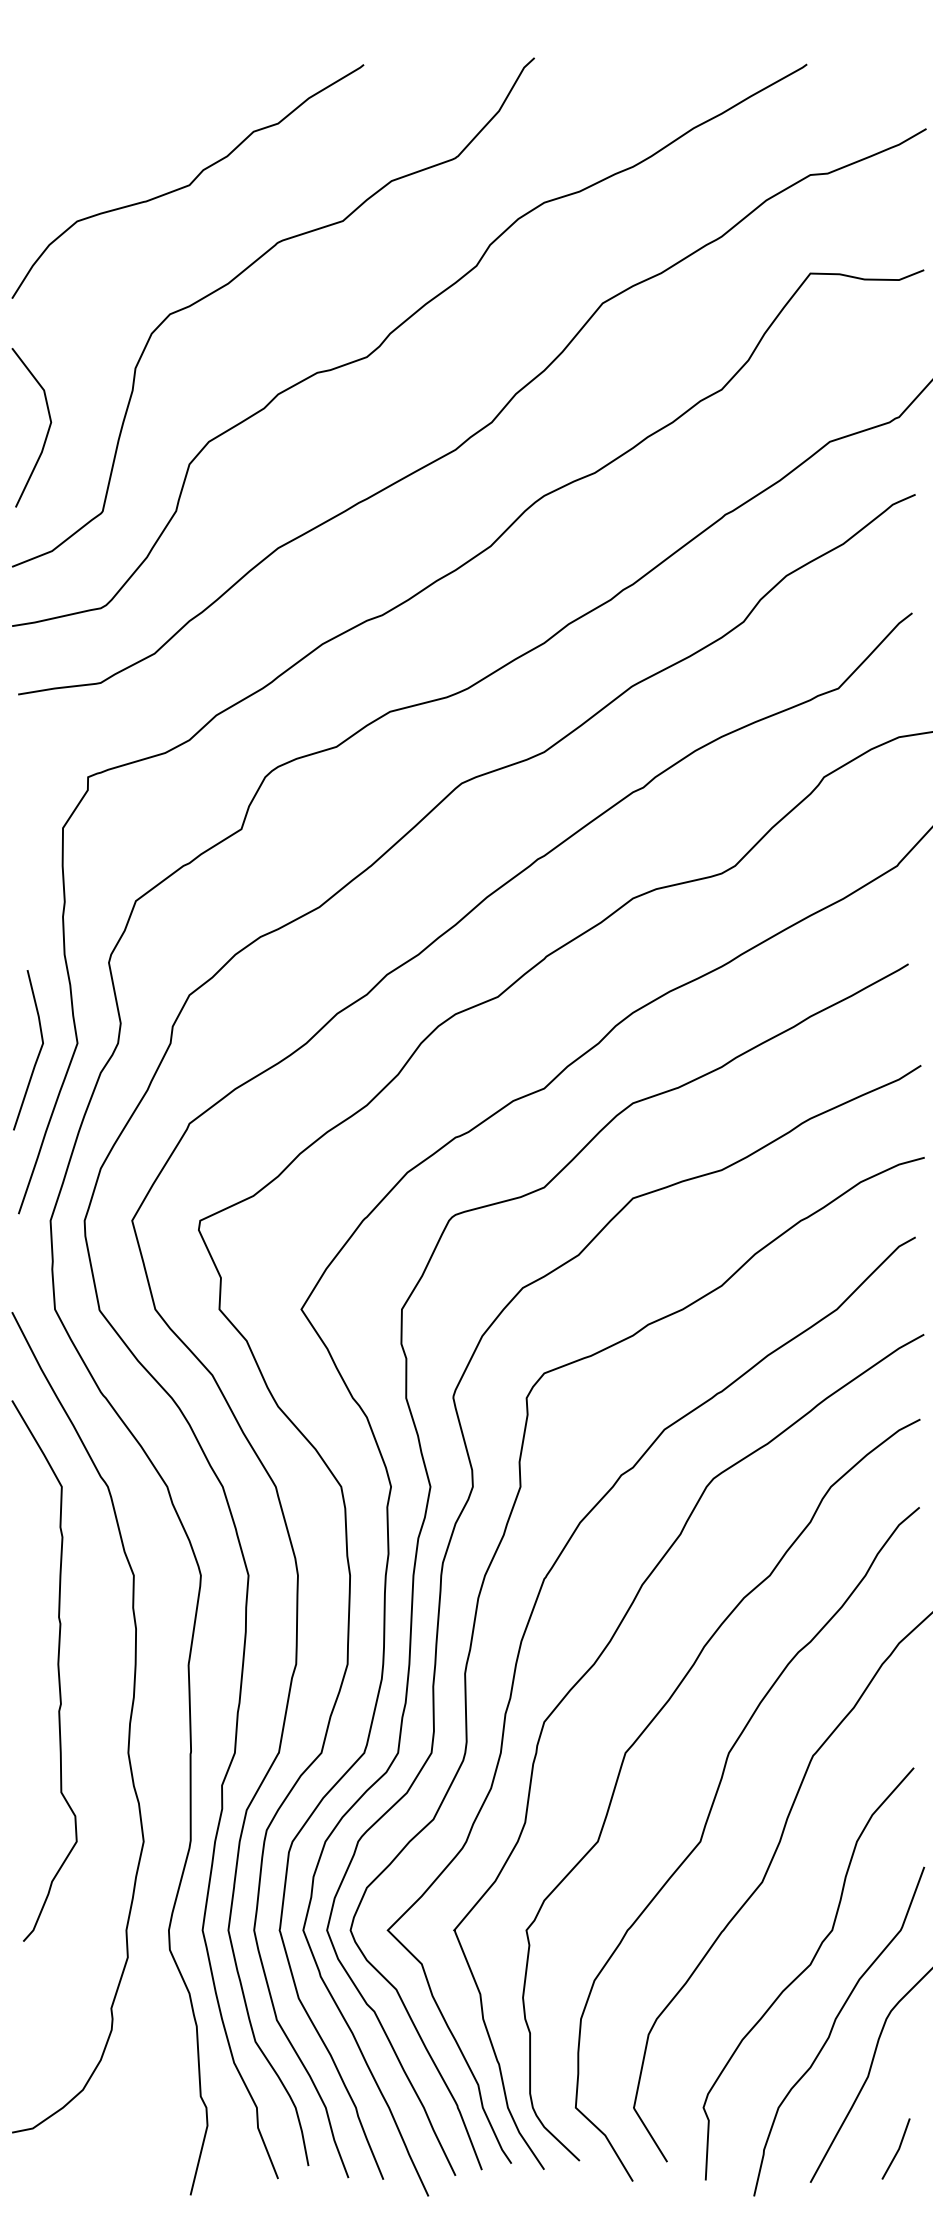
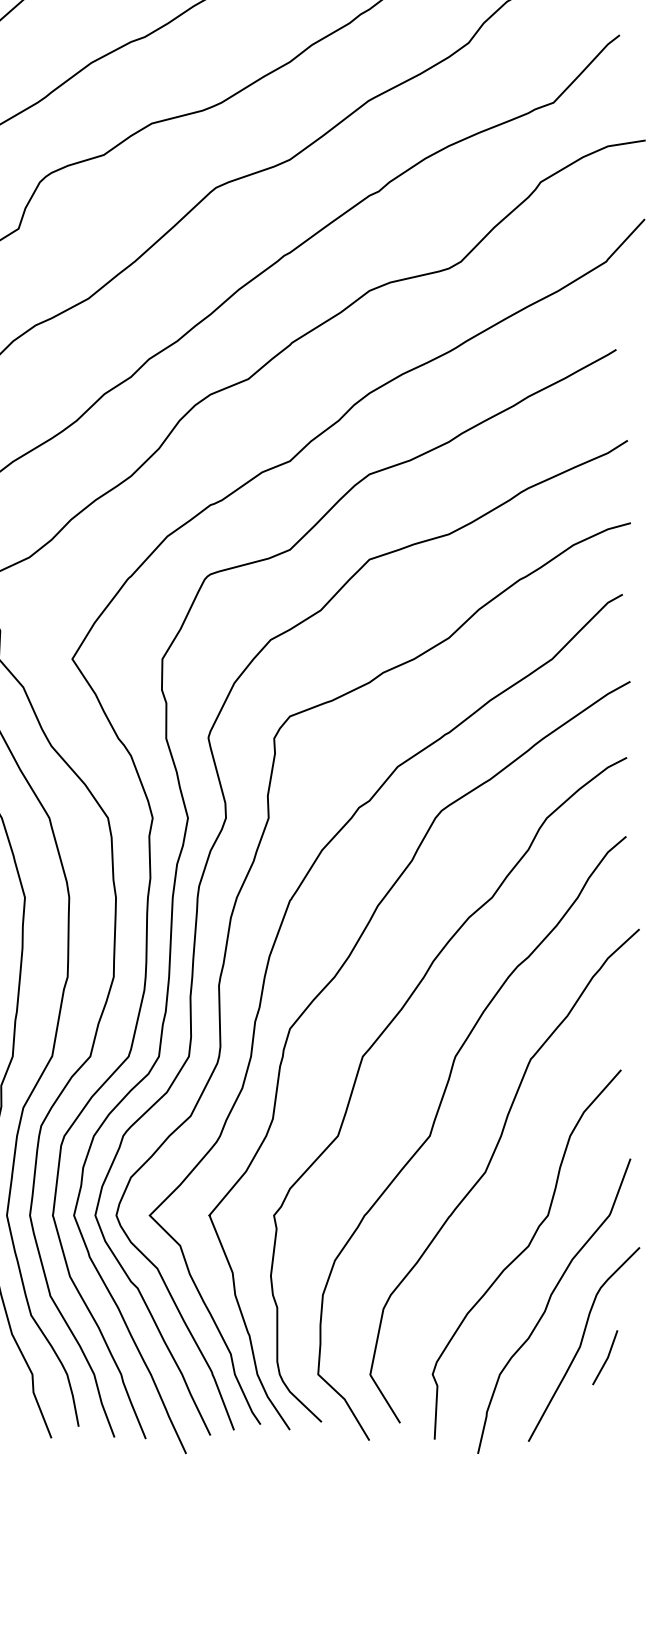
line: (897, 2149) -> (606, 1358), moved

